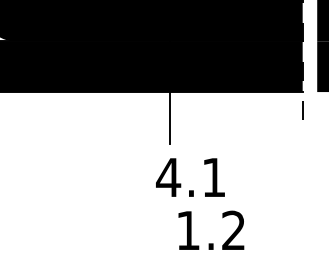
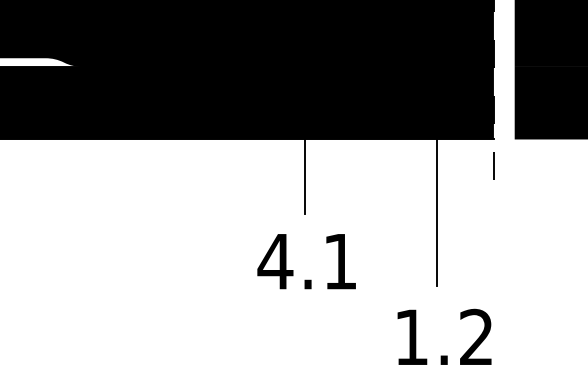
line: (263, 137) -> (437, 204), added
text: (190, 177) -> (306, 261), moved
text: (211, 230) -> (444, 336), moved

